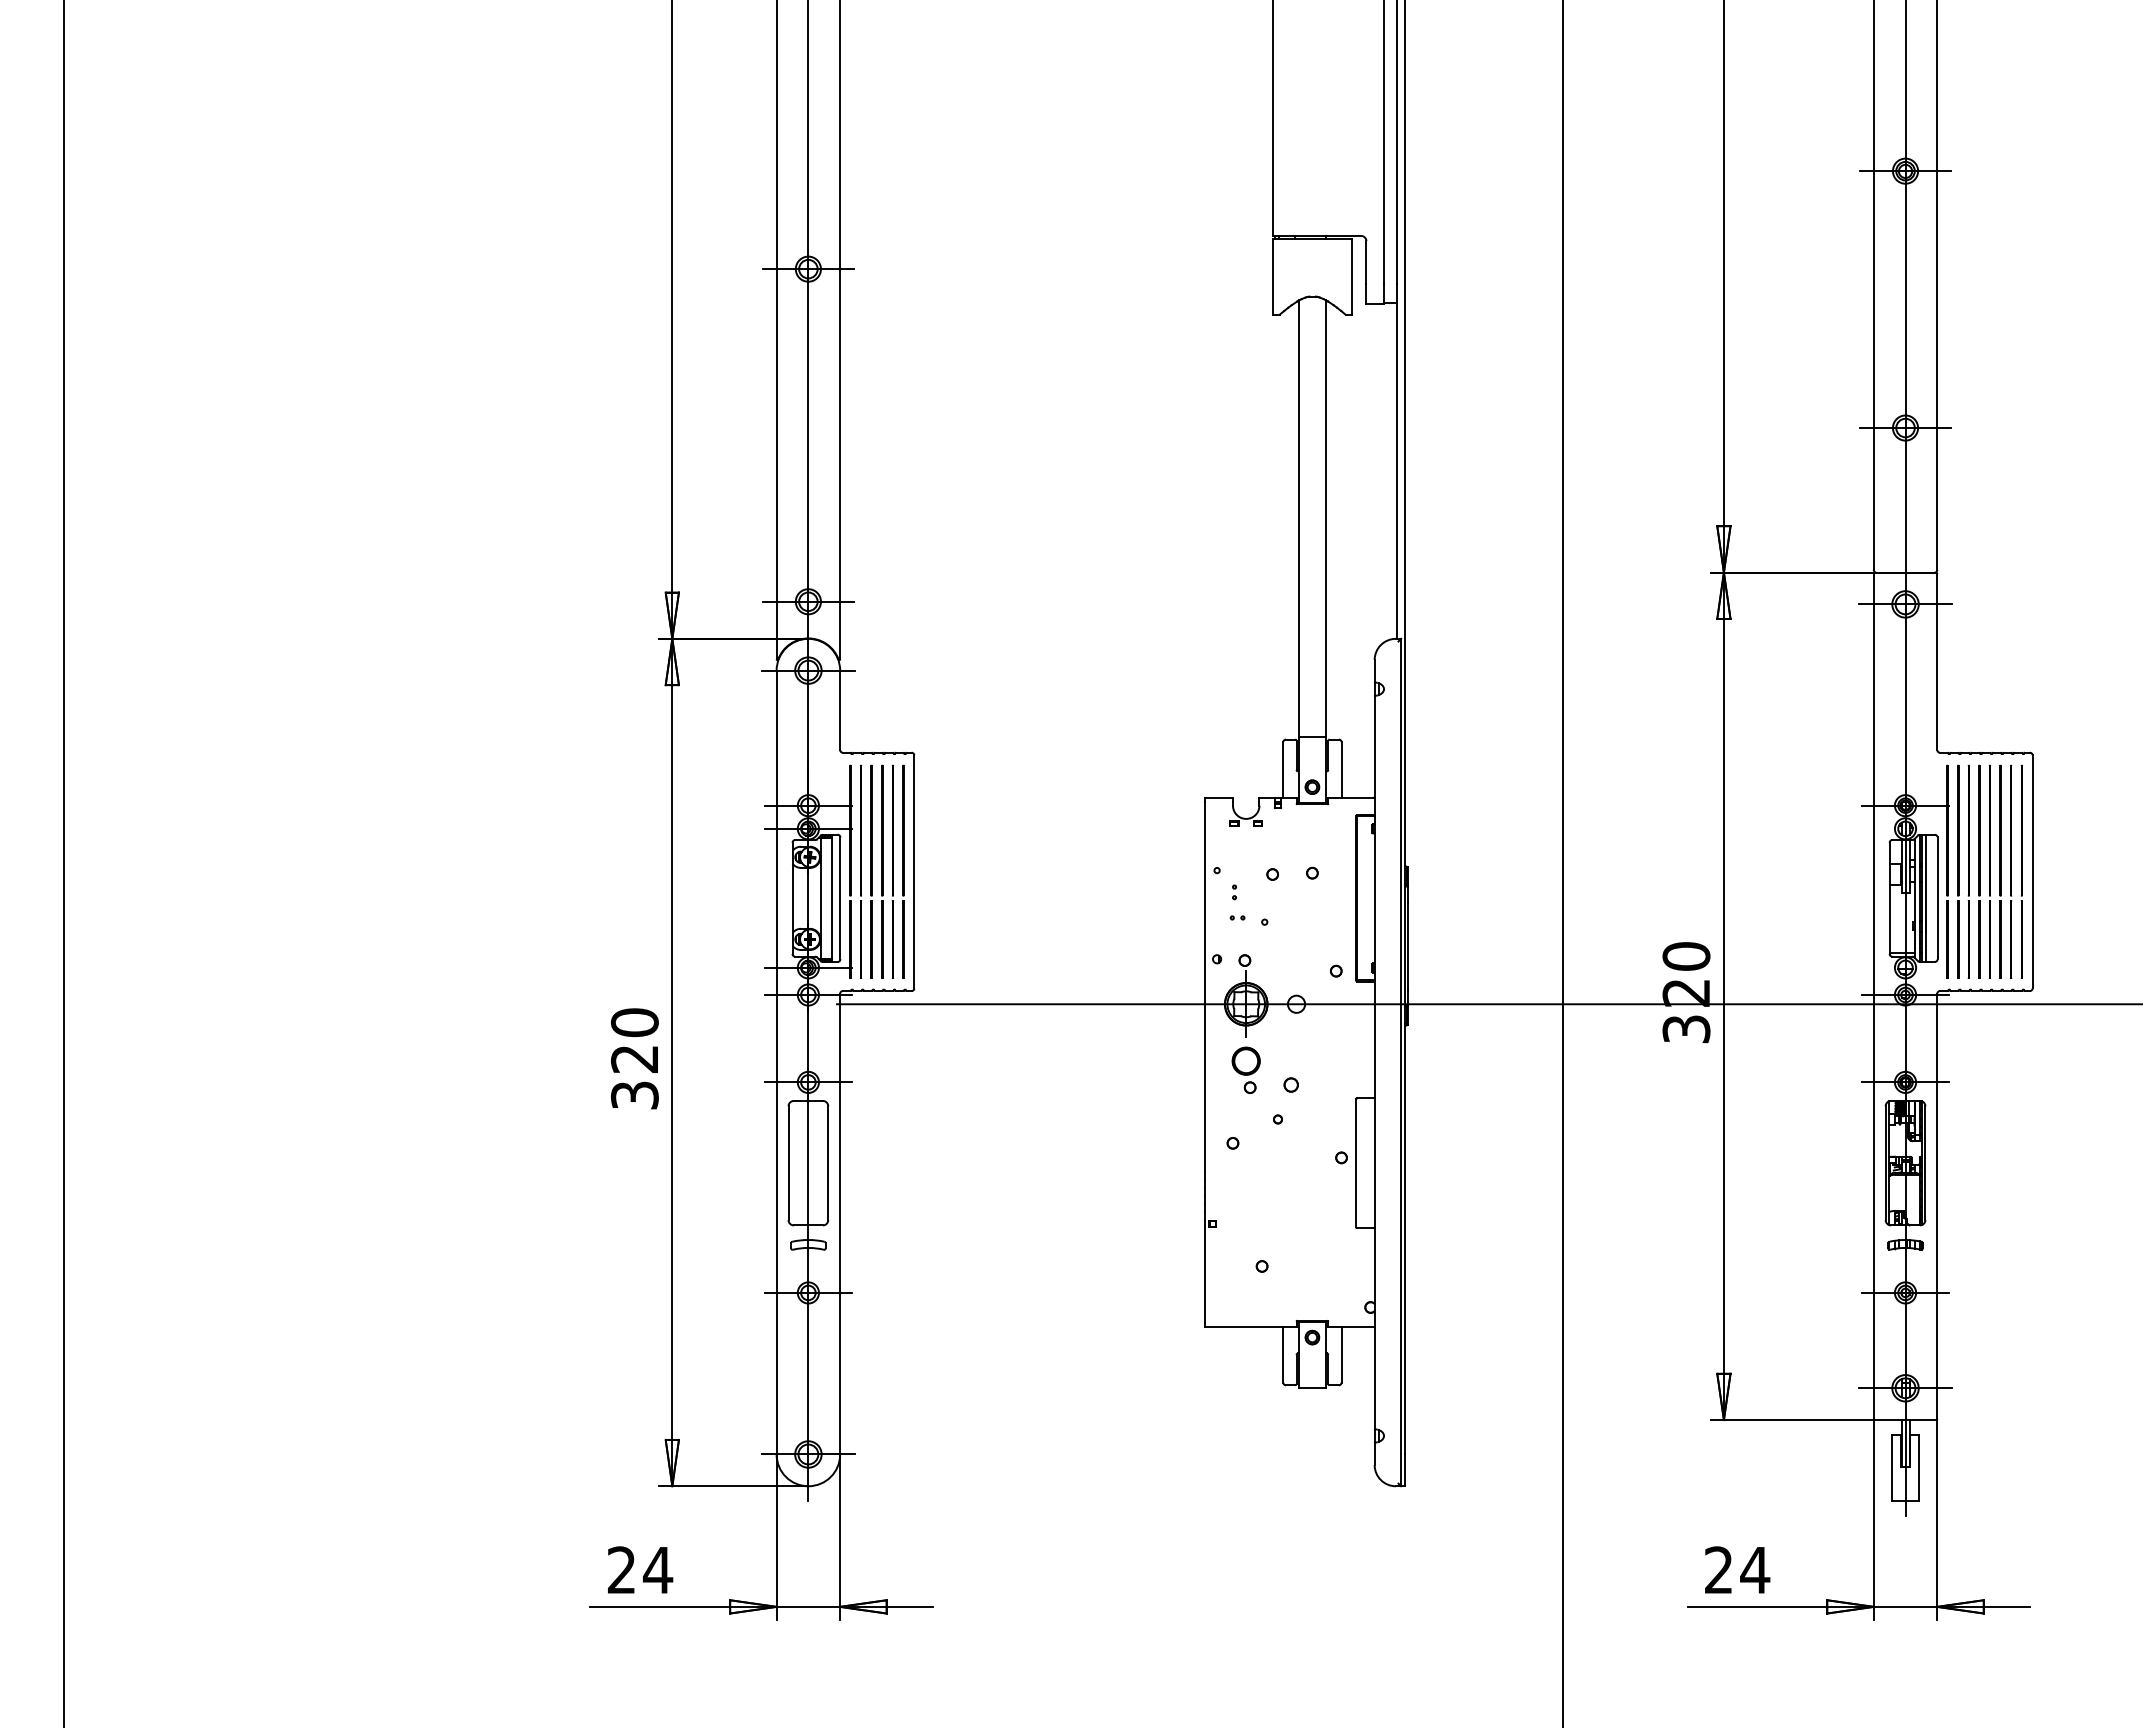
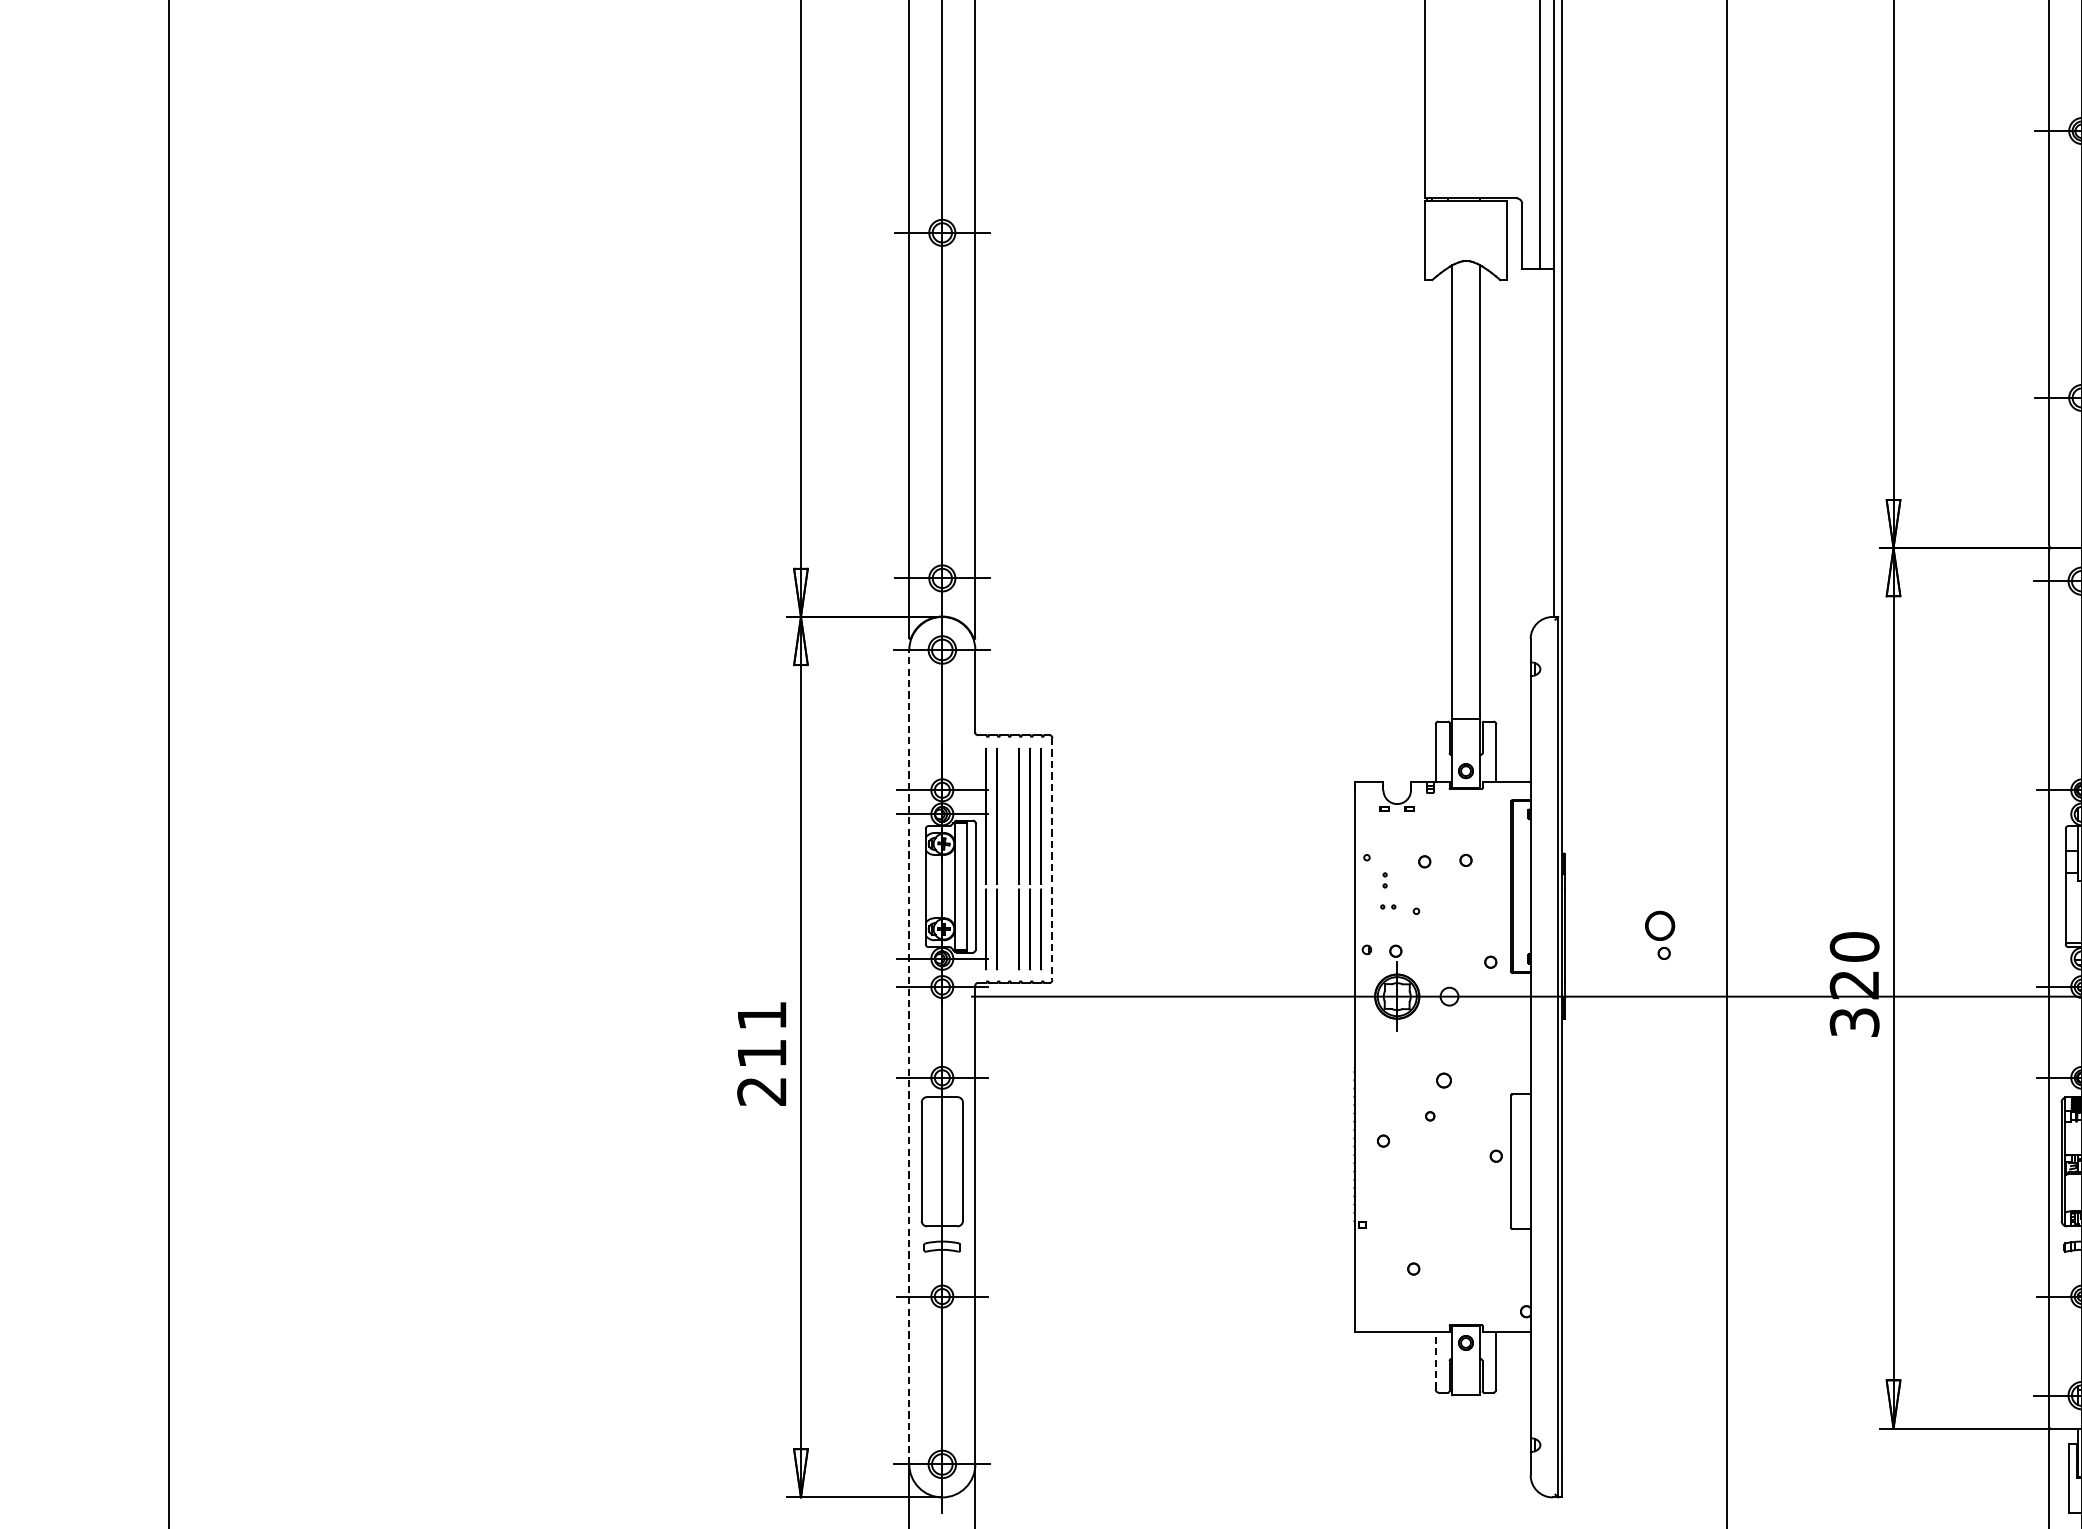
line: (871, 871) -> (1007, 858), removed
line: (914, 871) -> (1052, 858), solid -> dashed
text: (634, 1058) -> (761, 1052), 320 -> 211
line: (776, 1062) -> (909, 1057), solid -> dashed
part: (1245, 1069) -> (1659, 934), moved
line: (1283, 1355) -> (1435, 1361), solid -> dashed

